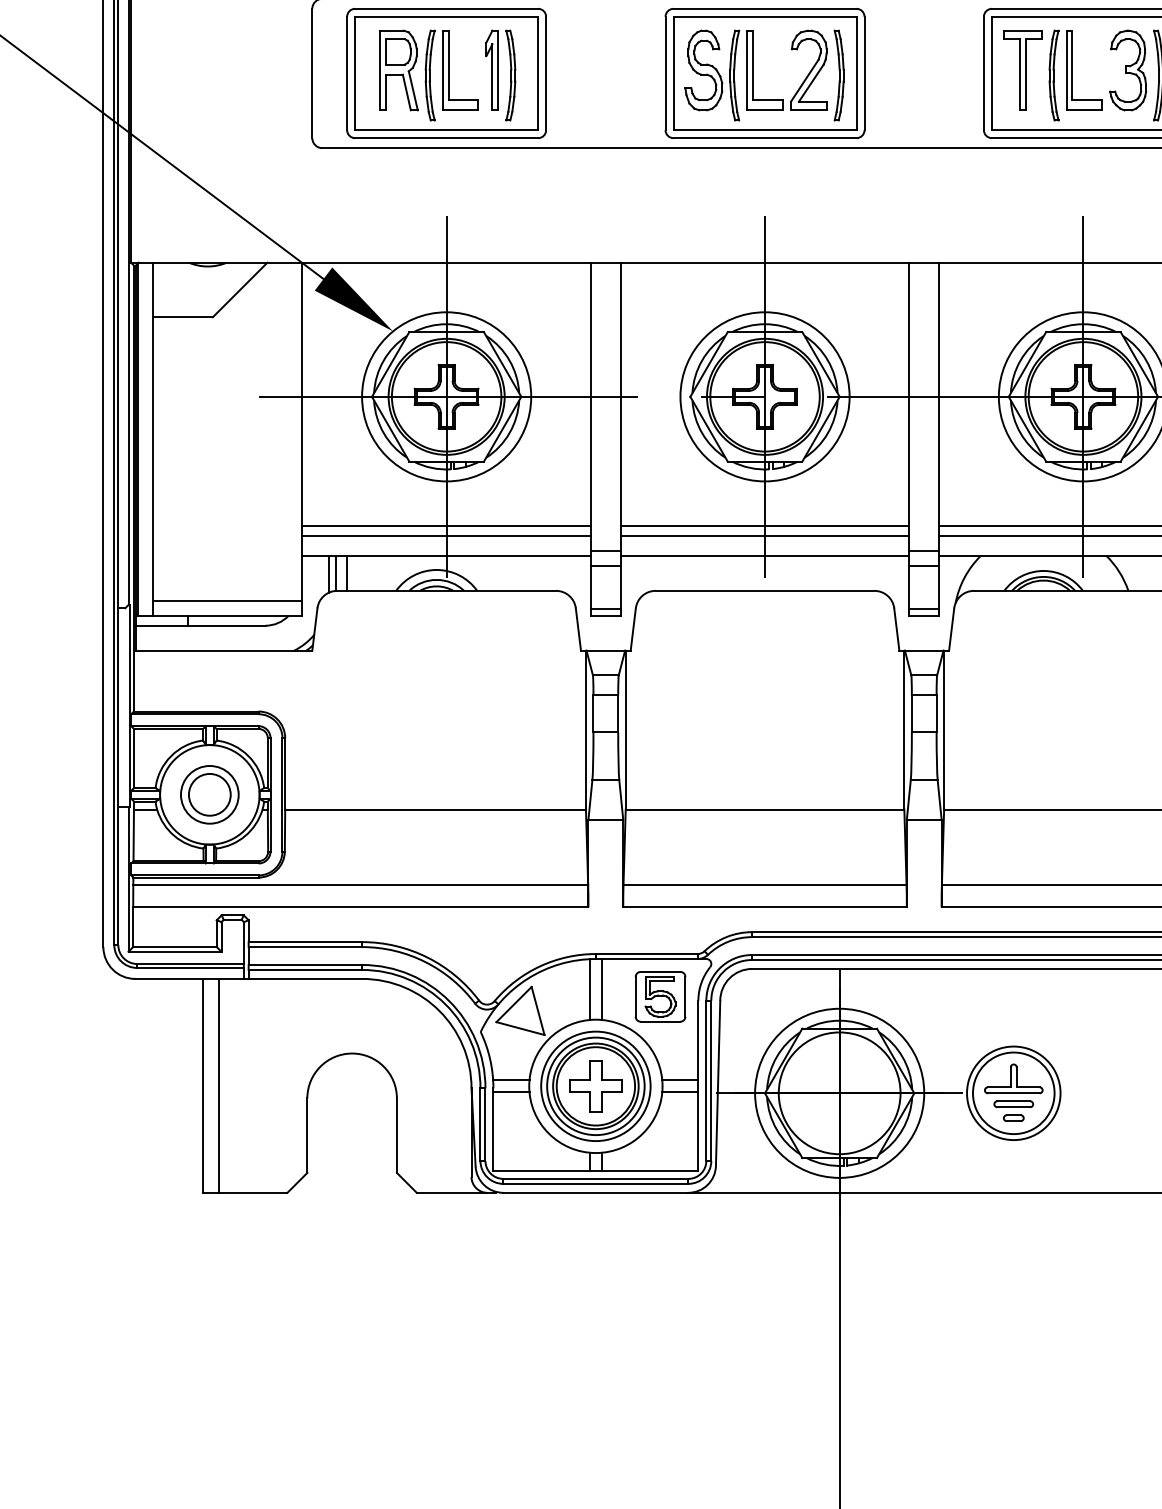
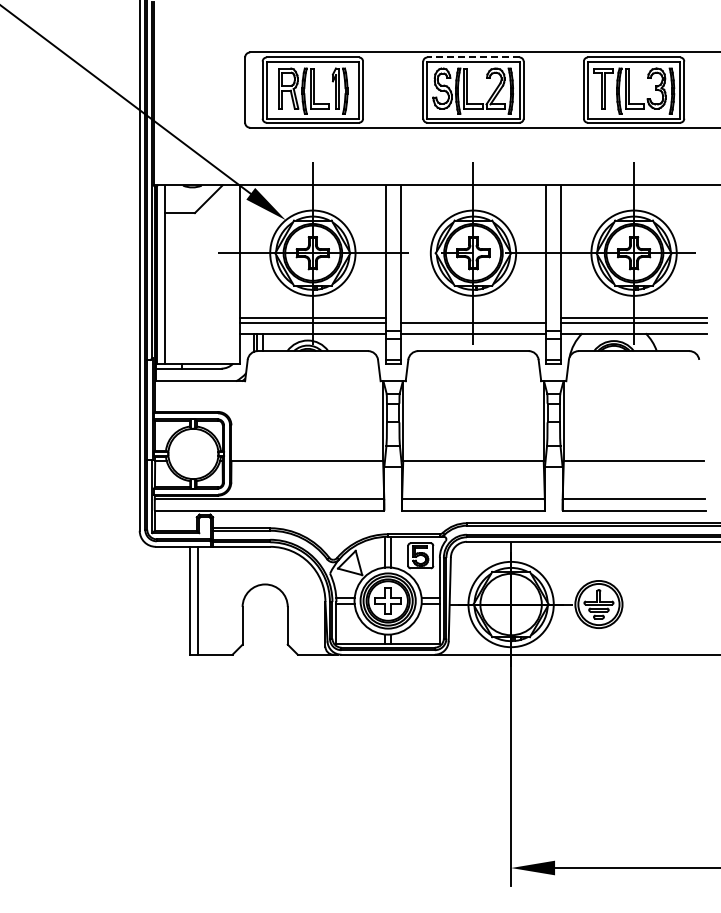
line: (763, 8) -> (472, 57), solid -> dashed
line: (765, 526) -> (473, 318), removed
line: (227, 601) -> (202, 356), removed
part: (209, 793) -> (193, 453), removed

